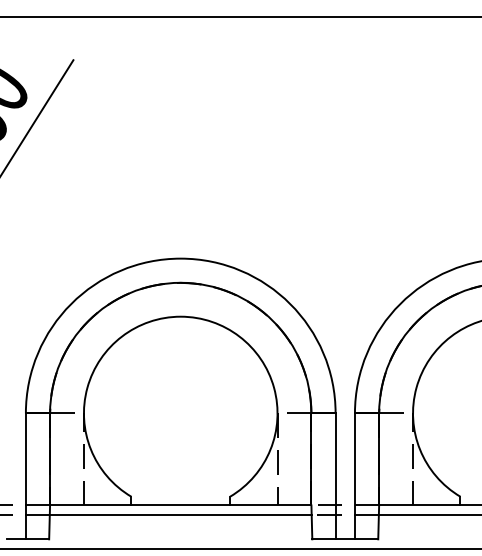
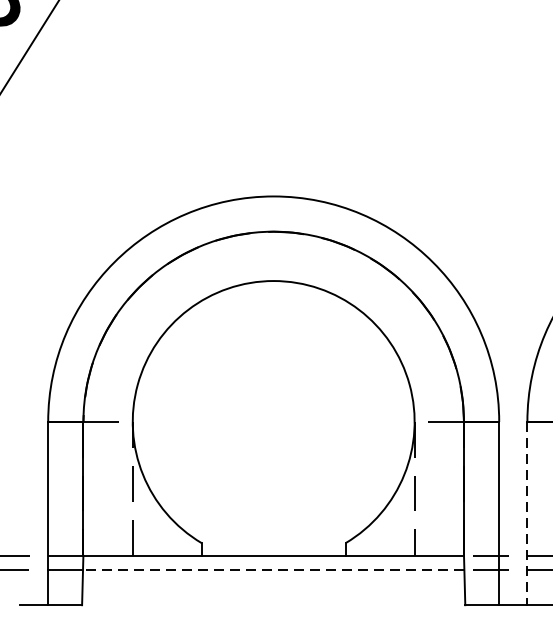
line: (354, 476) -> (526, 513), solid -> dashed
line: (180, 515) -> (273, 570), solid -> dashed

